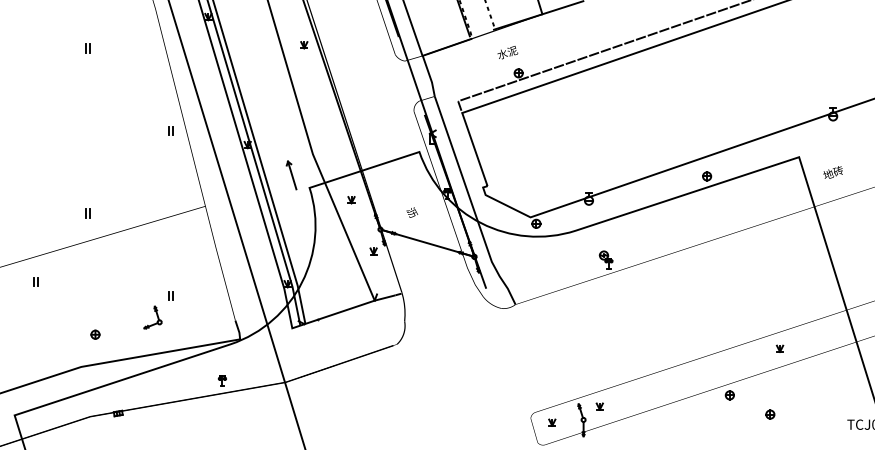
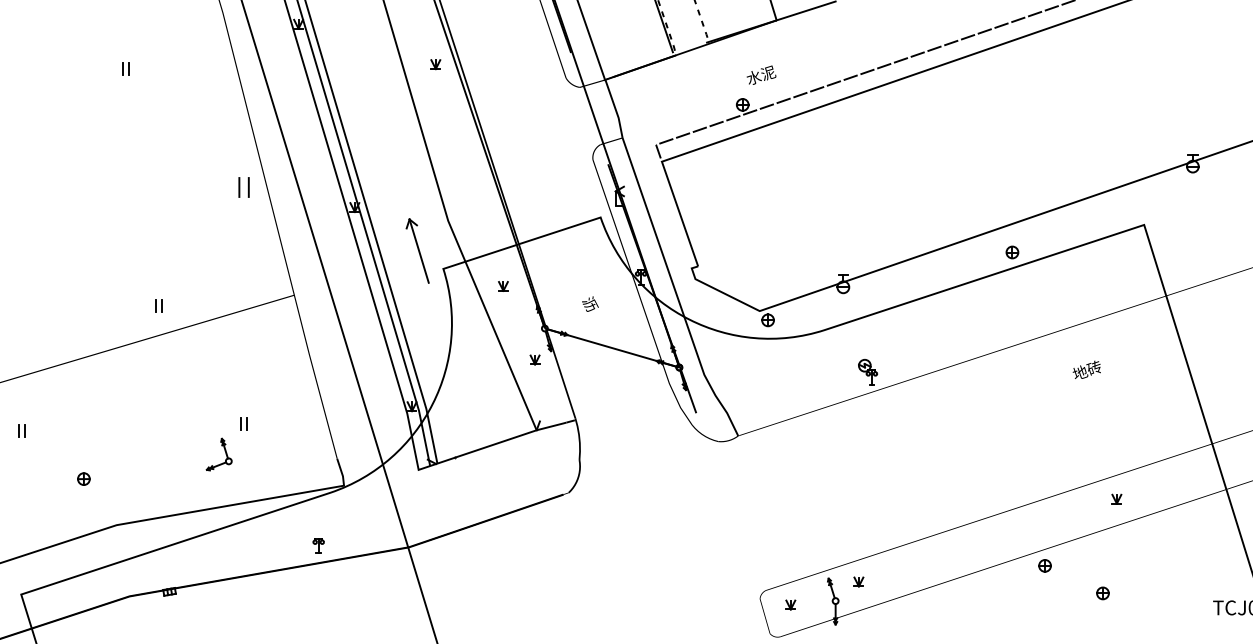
text: (507, 52) -> (761, 75), moved
part: (170, 130) -> (244, 186), size x1.6
text: (832, 172) -> (1086, 369), moved
part: (291, 175) -> (417, 251), size x1.6
part: (87, 213) -> (158, 305), moved
part: (35, 281) -> (20, 430), moved
part: (95, 334) -> (83, 478), moved

